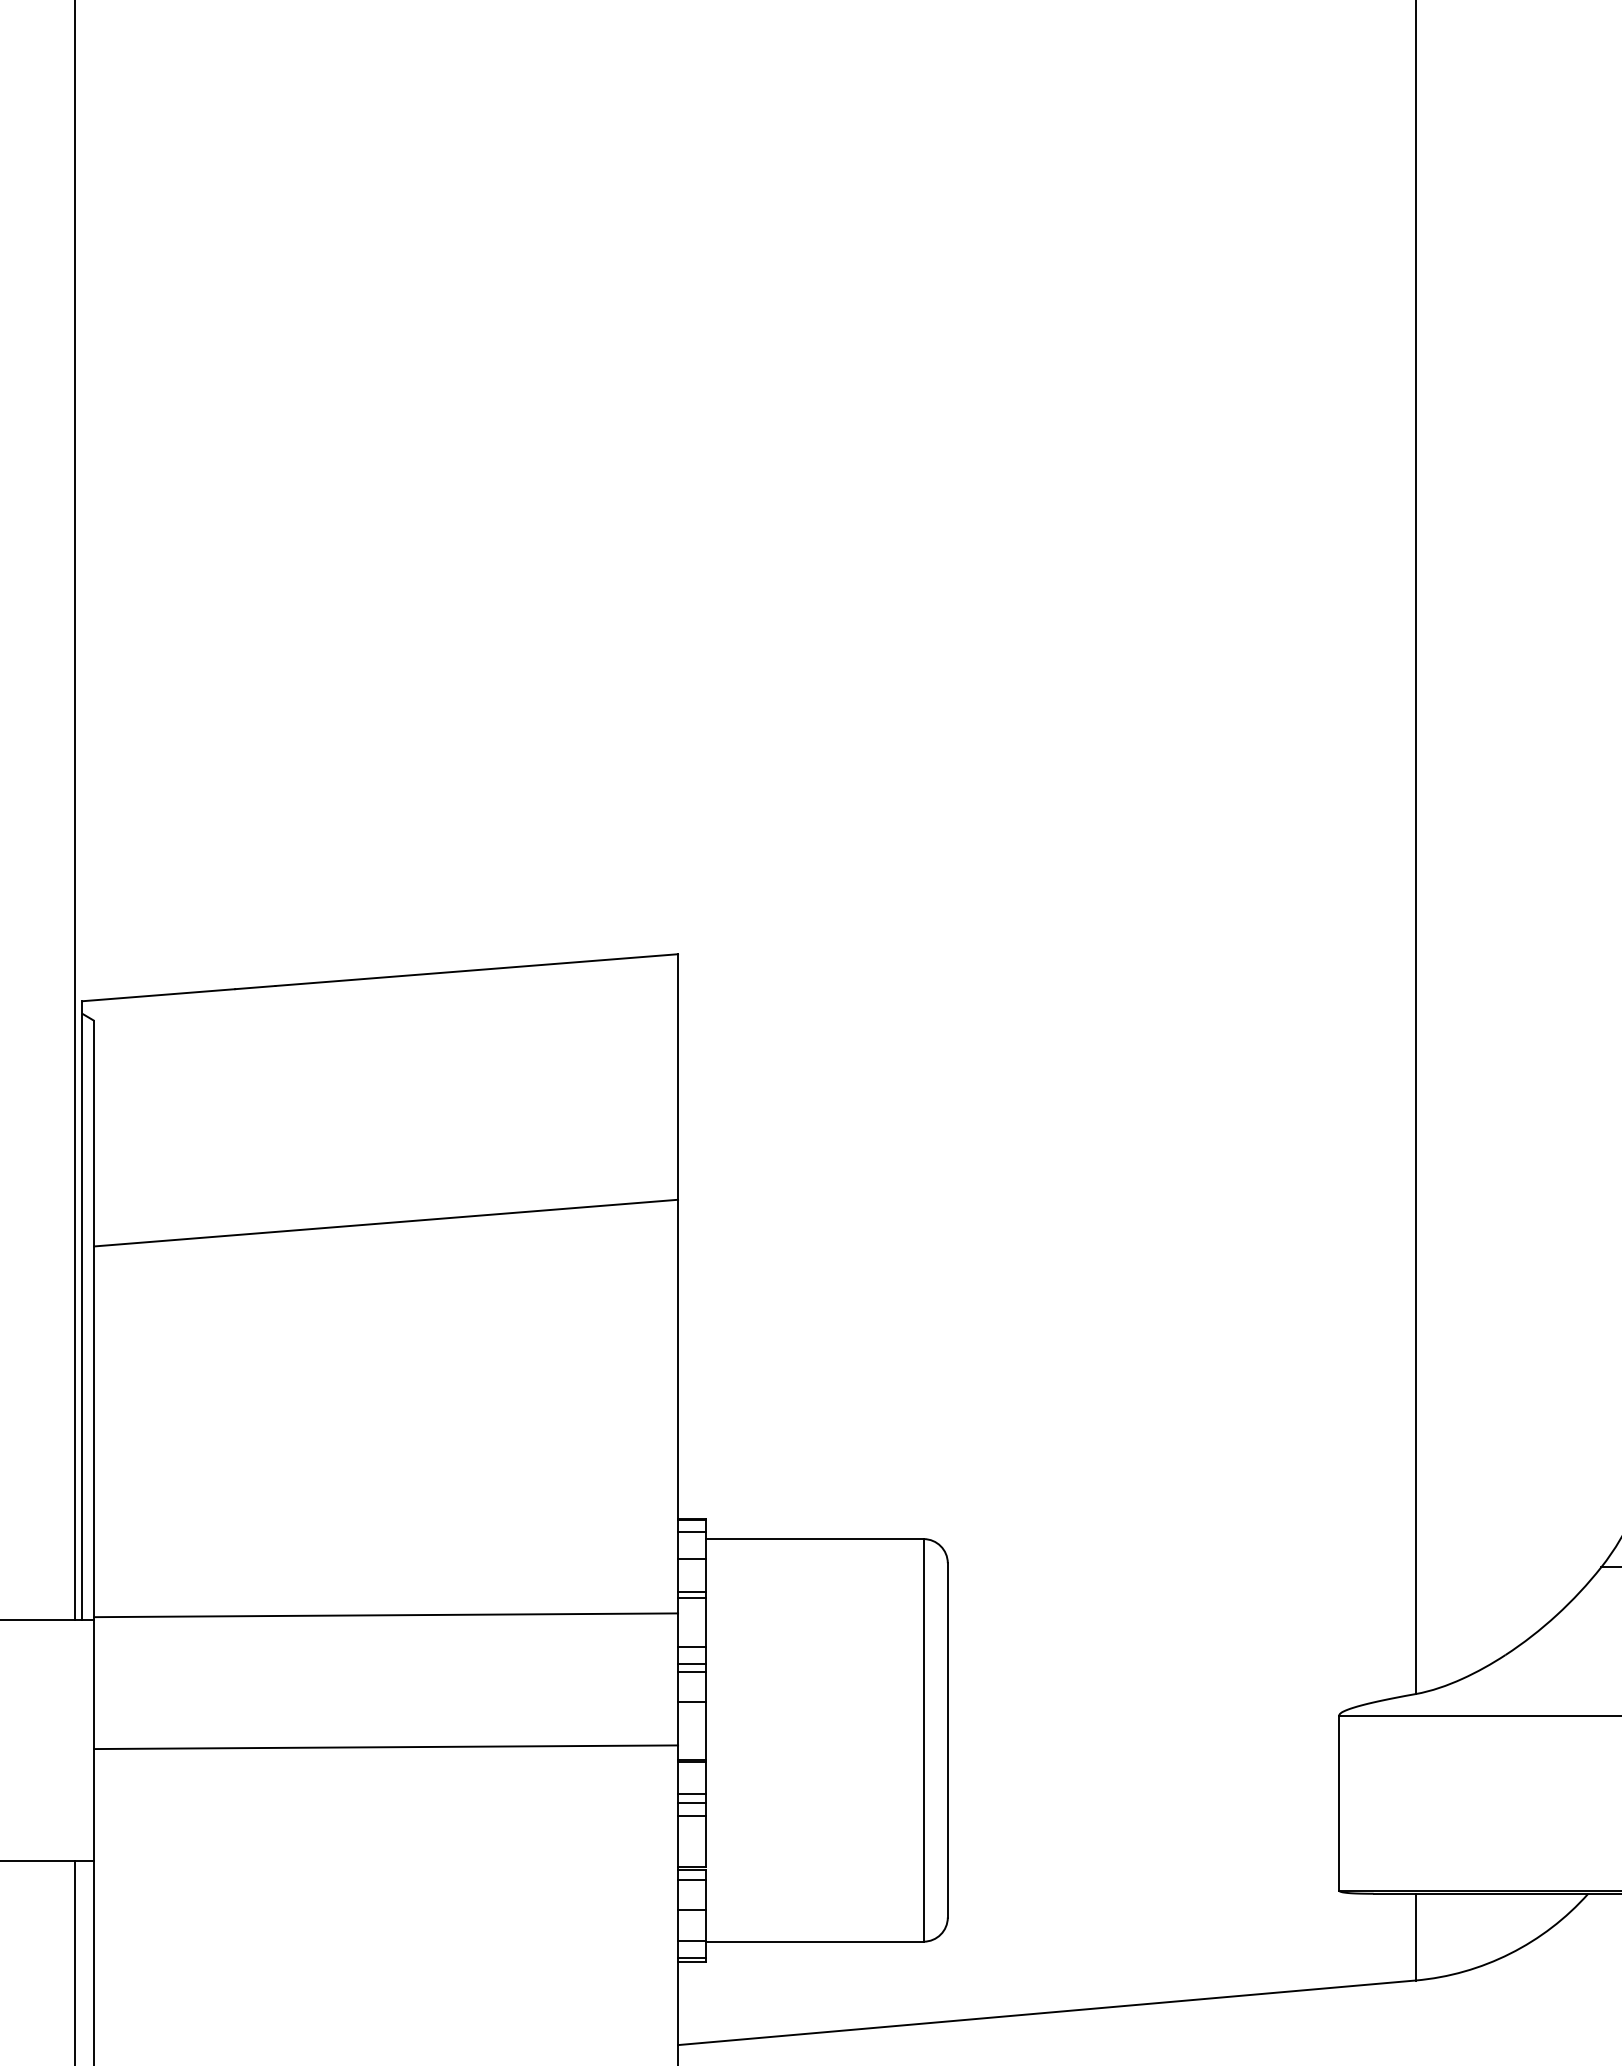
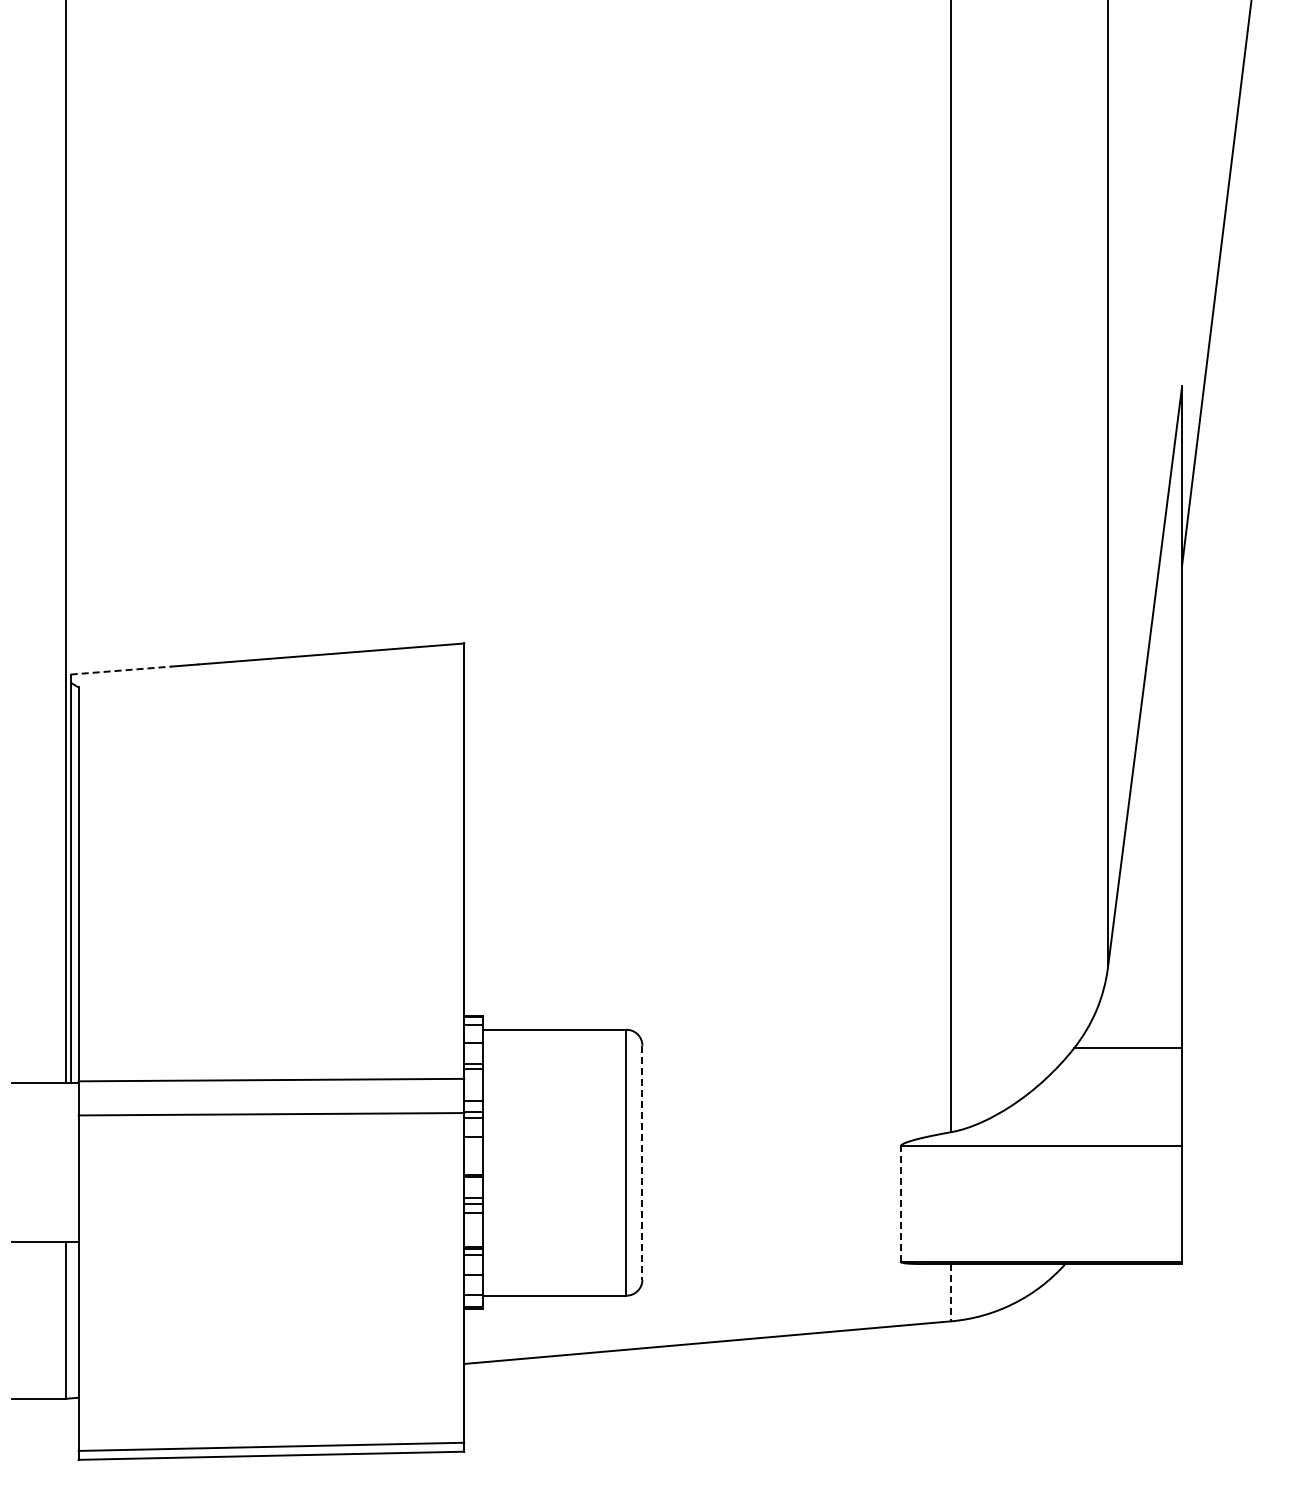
line: (159, 995) -> (121, 670), solid -> dashed
line: (386, 1222) -> (271, 820), removed
line: (947, 1740) -> (642, 1162), solid -> dashed
line: (386, 1747) -> (271, 1114), moved
line: (1338, 1803) -> (900, 1204), solid -> dashed
line: (1415, 1936) -> (951, 1292), solid -> dashed

